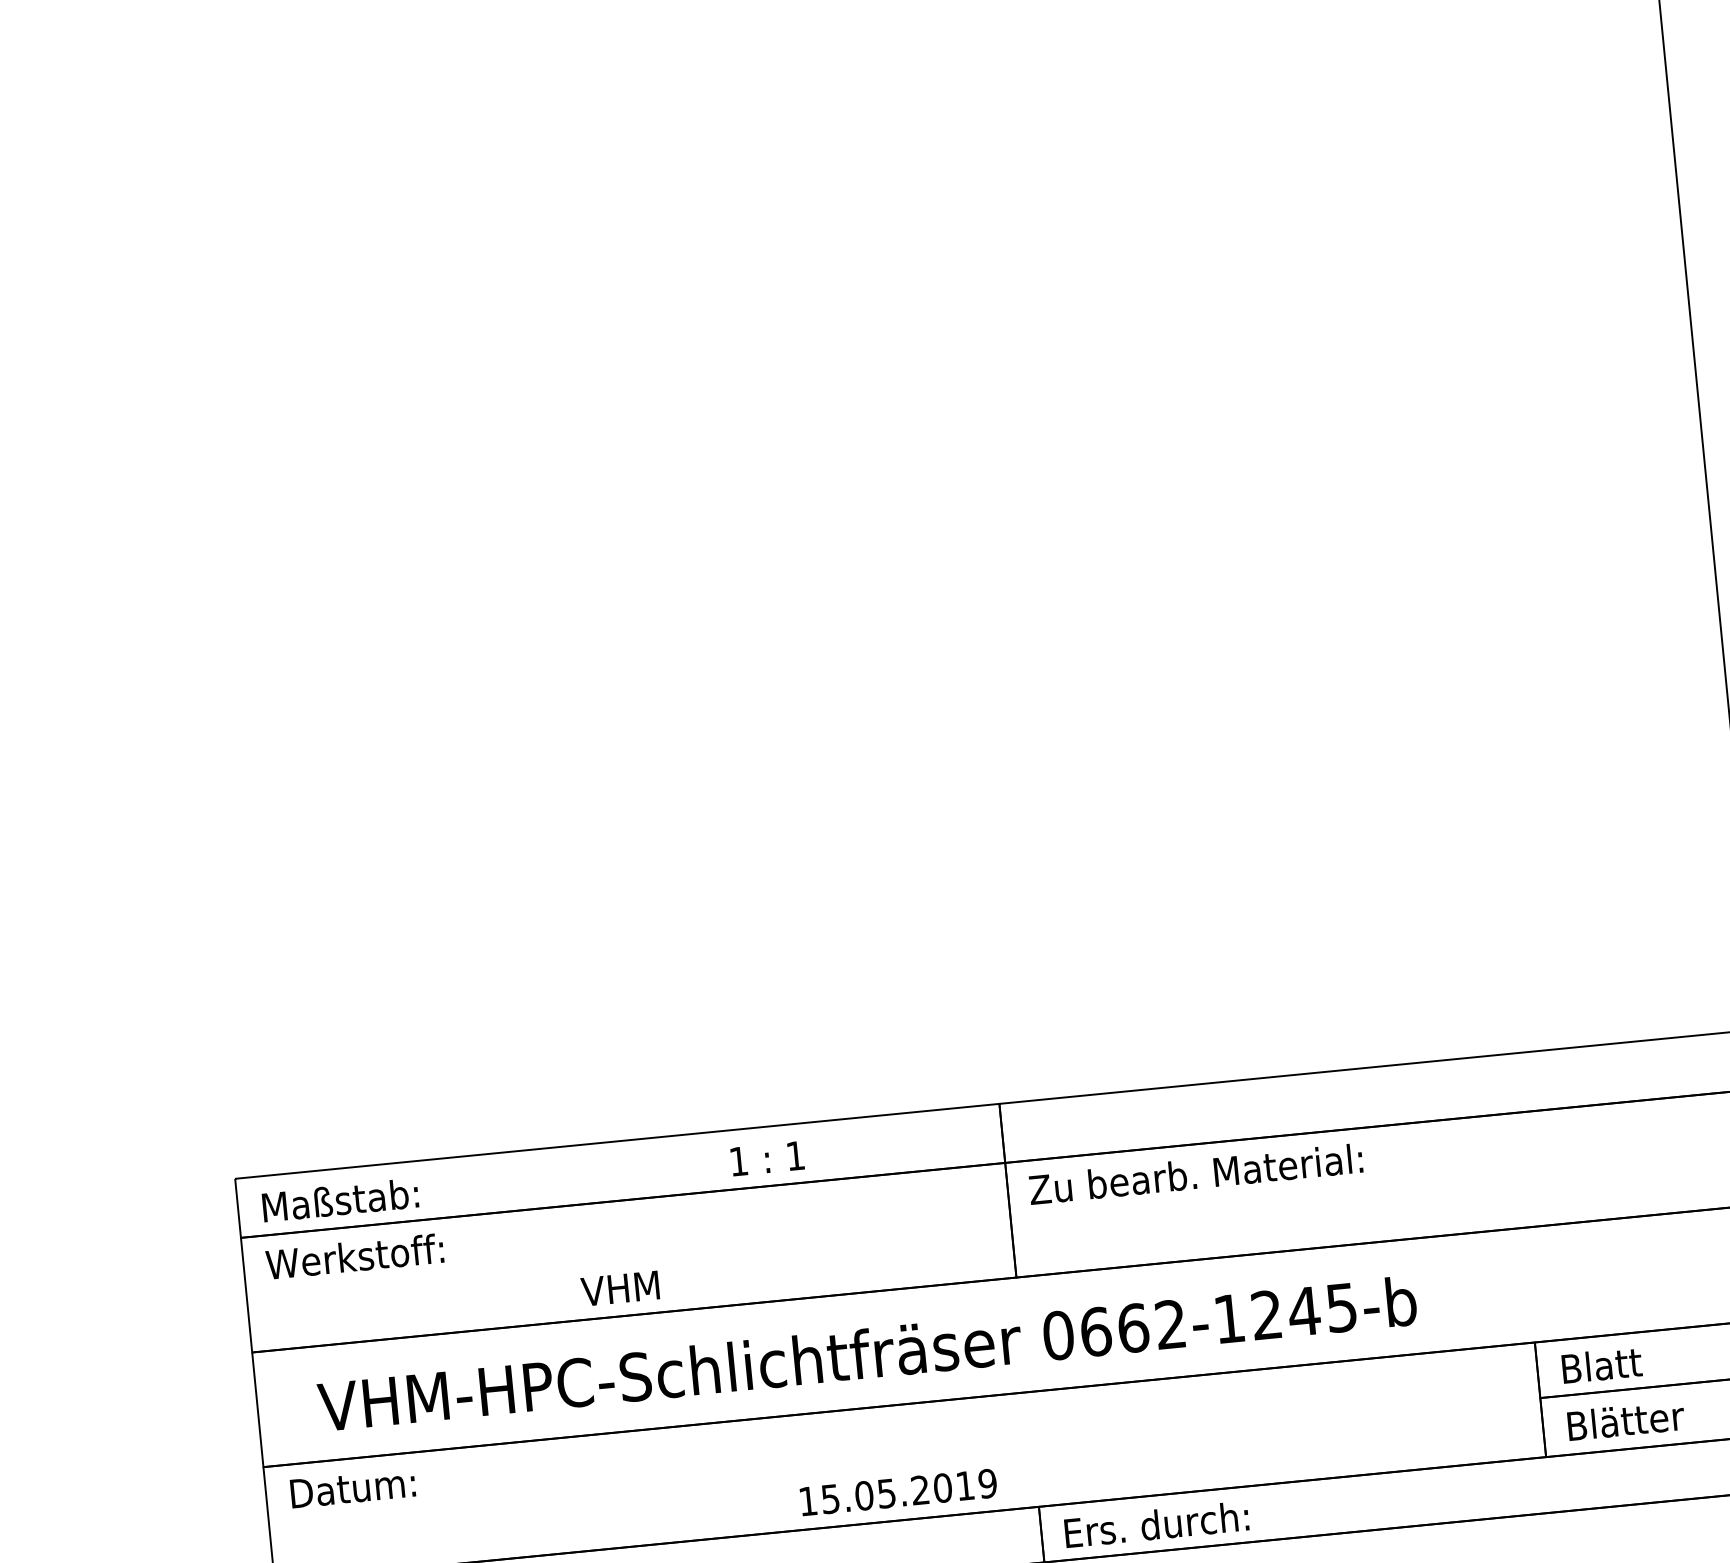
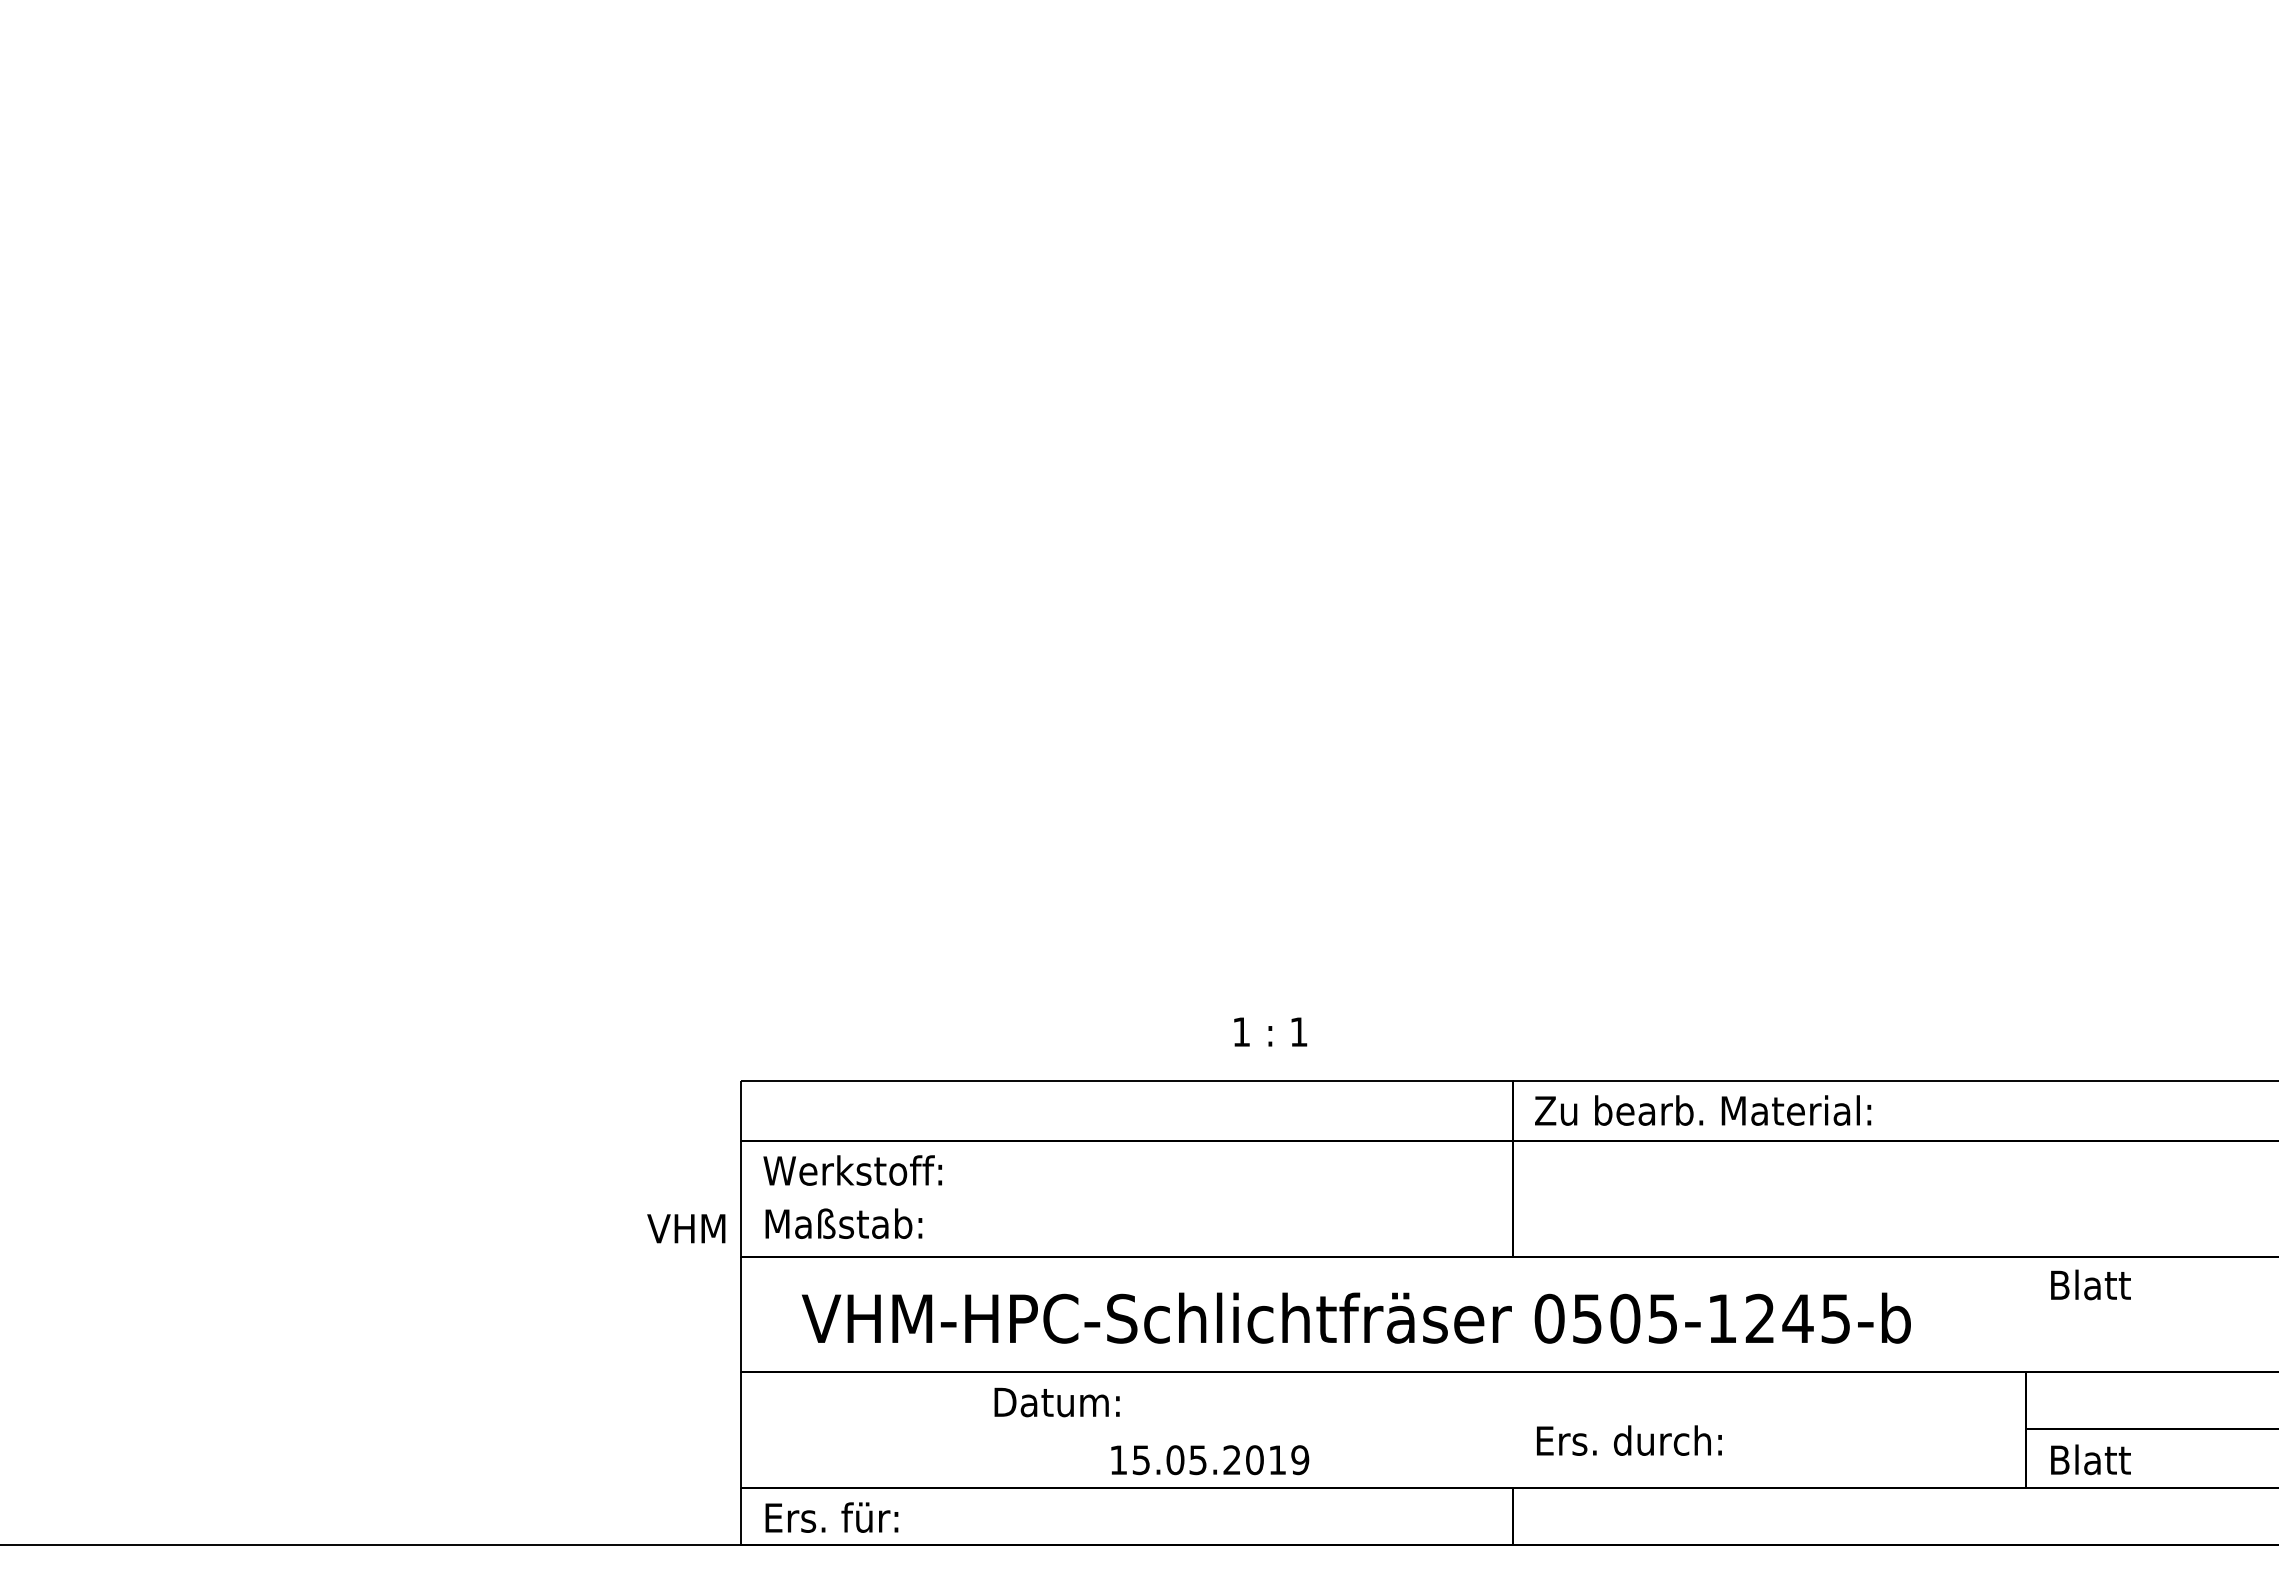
text: (767, 1158) -> (1270, 1031), moved
text: (1196, 1173) -> (1703, 1110), moved
text: (340, 1200) -> (843, 1223), moved
text: (620, 1288) -> (686, 1228), moved
text: (1132, 1328) -> (1624, 1318), 0662-1245-b -> 0505-1245-b
text: (1601, 1364) -> (2090, 1284), moved
text: (1643, 1418) -> (2127, 1459), Blätter -> Blatt
text: (352, 1488) -> (1056, 1402), moved
text: (899, 1492) -> (1210, 1460), moved
text: (1156, 1524) -> (1629, 1440), moved

